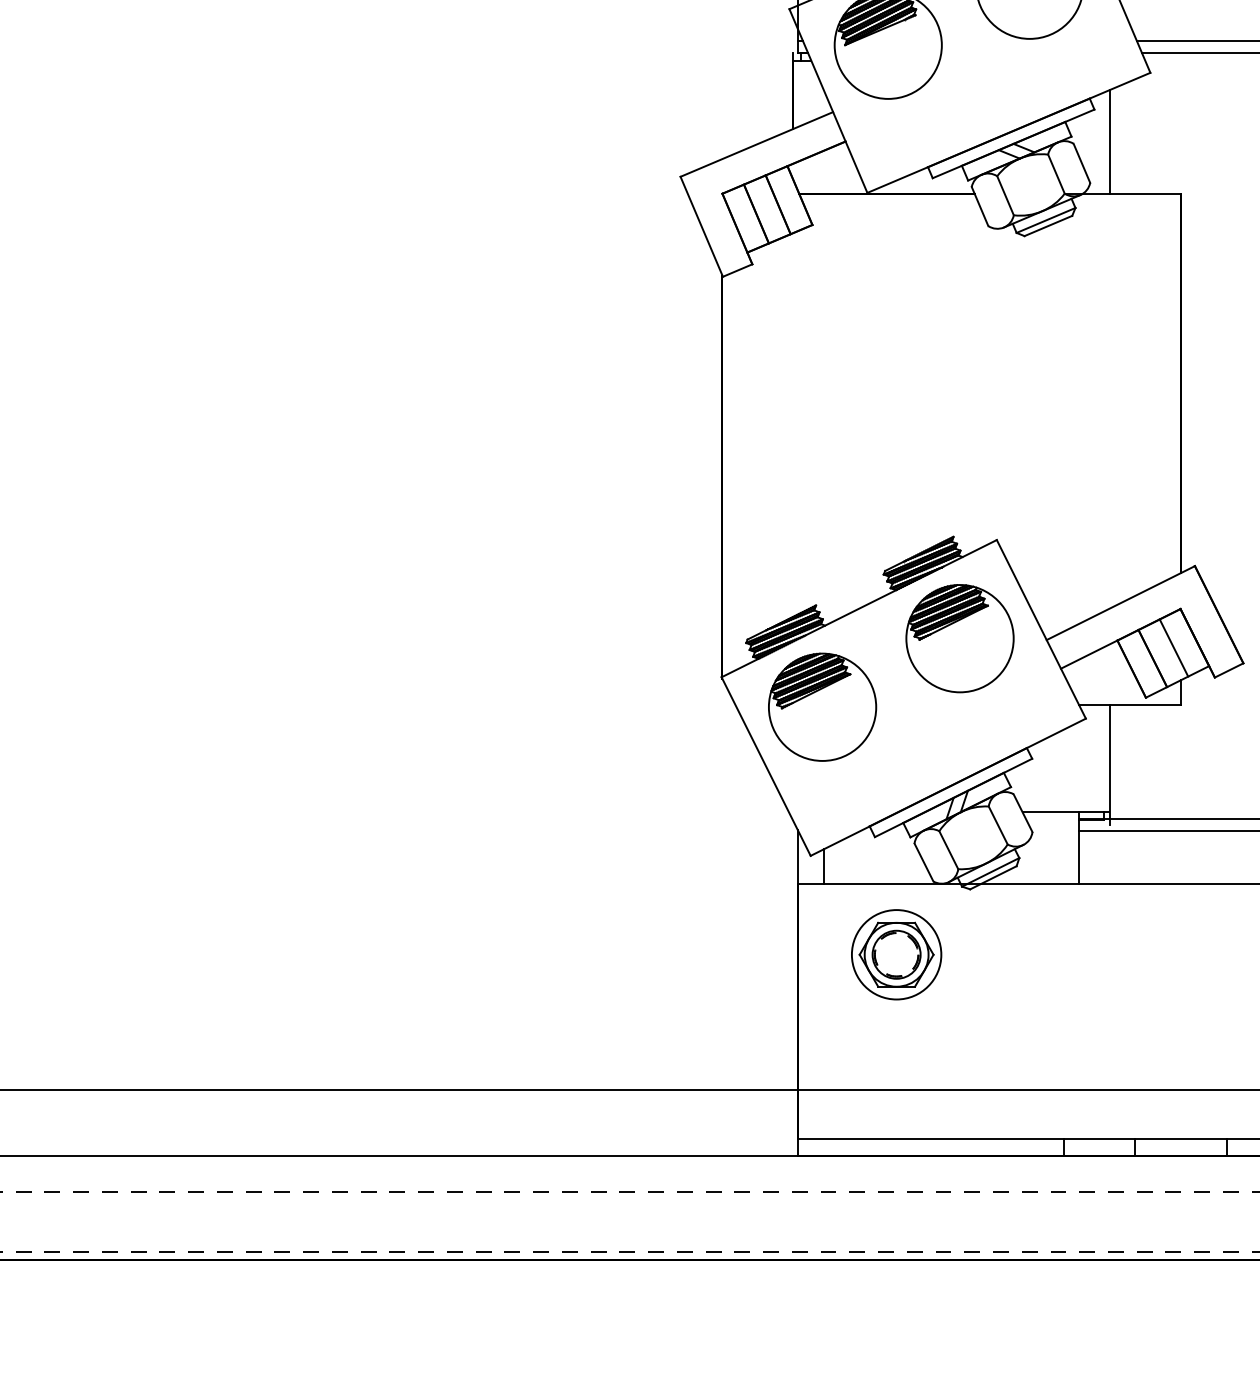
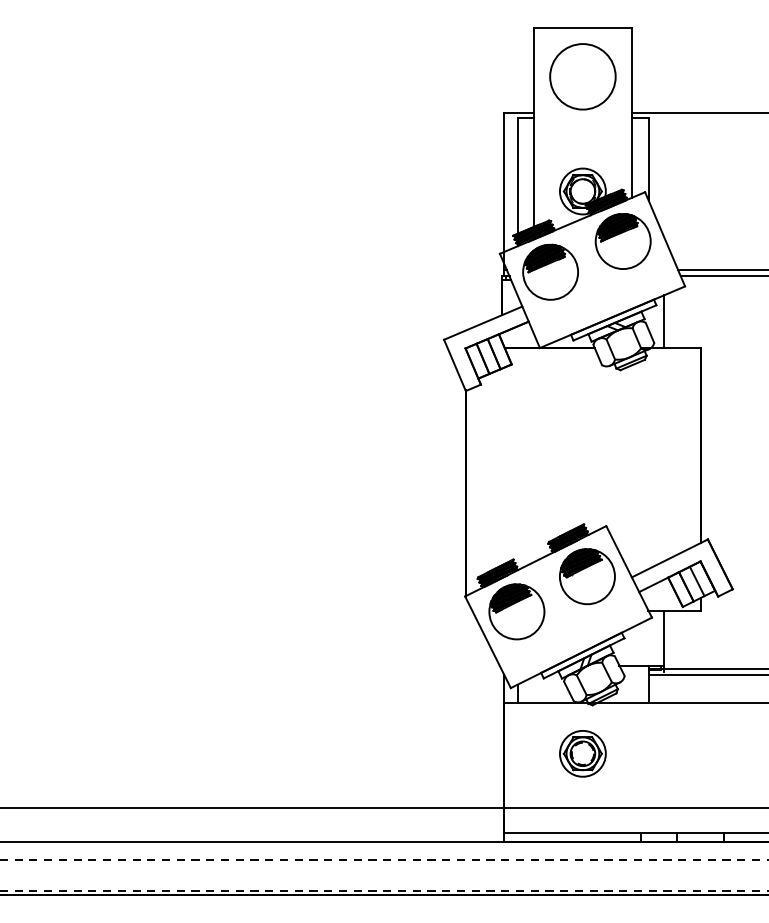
part: (895, 954) -> (582, 753), moved

